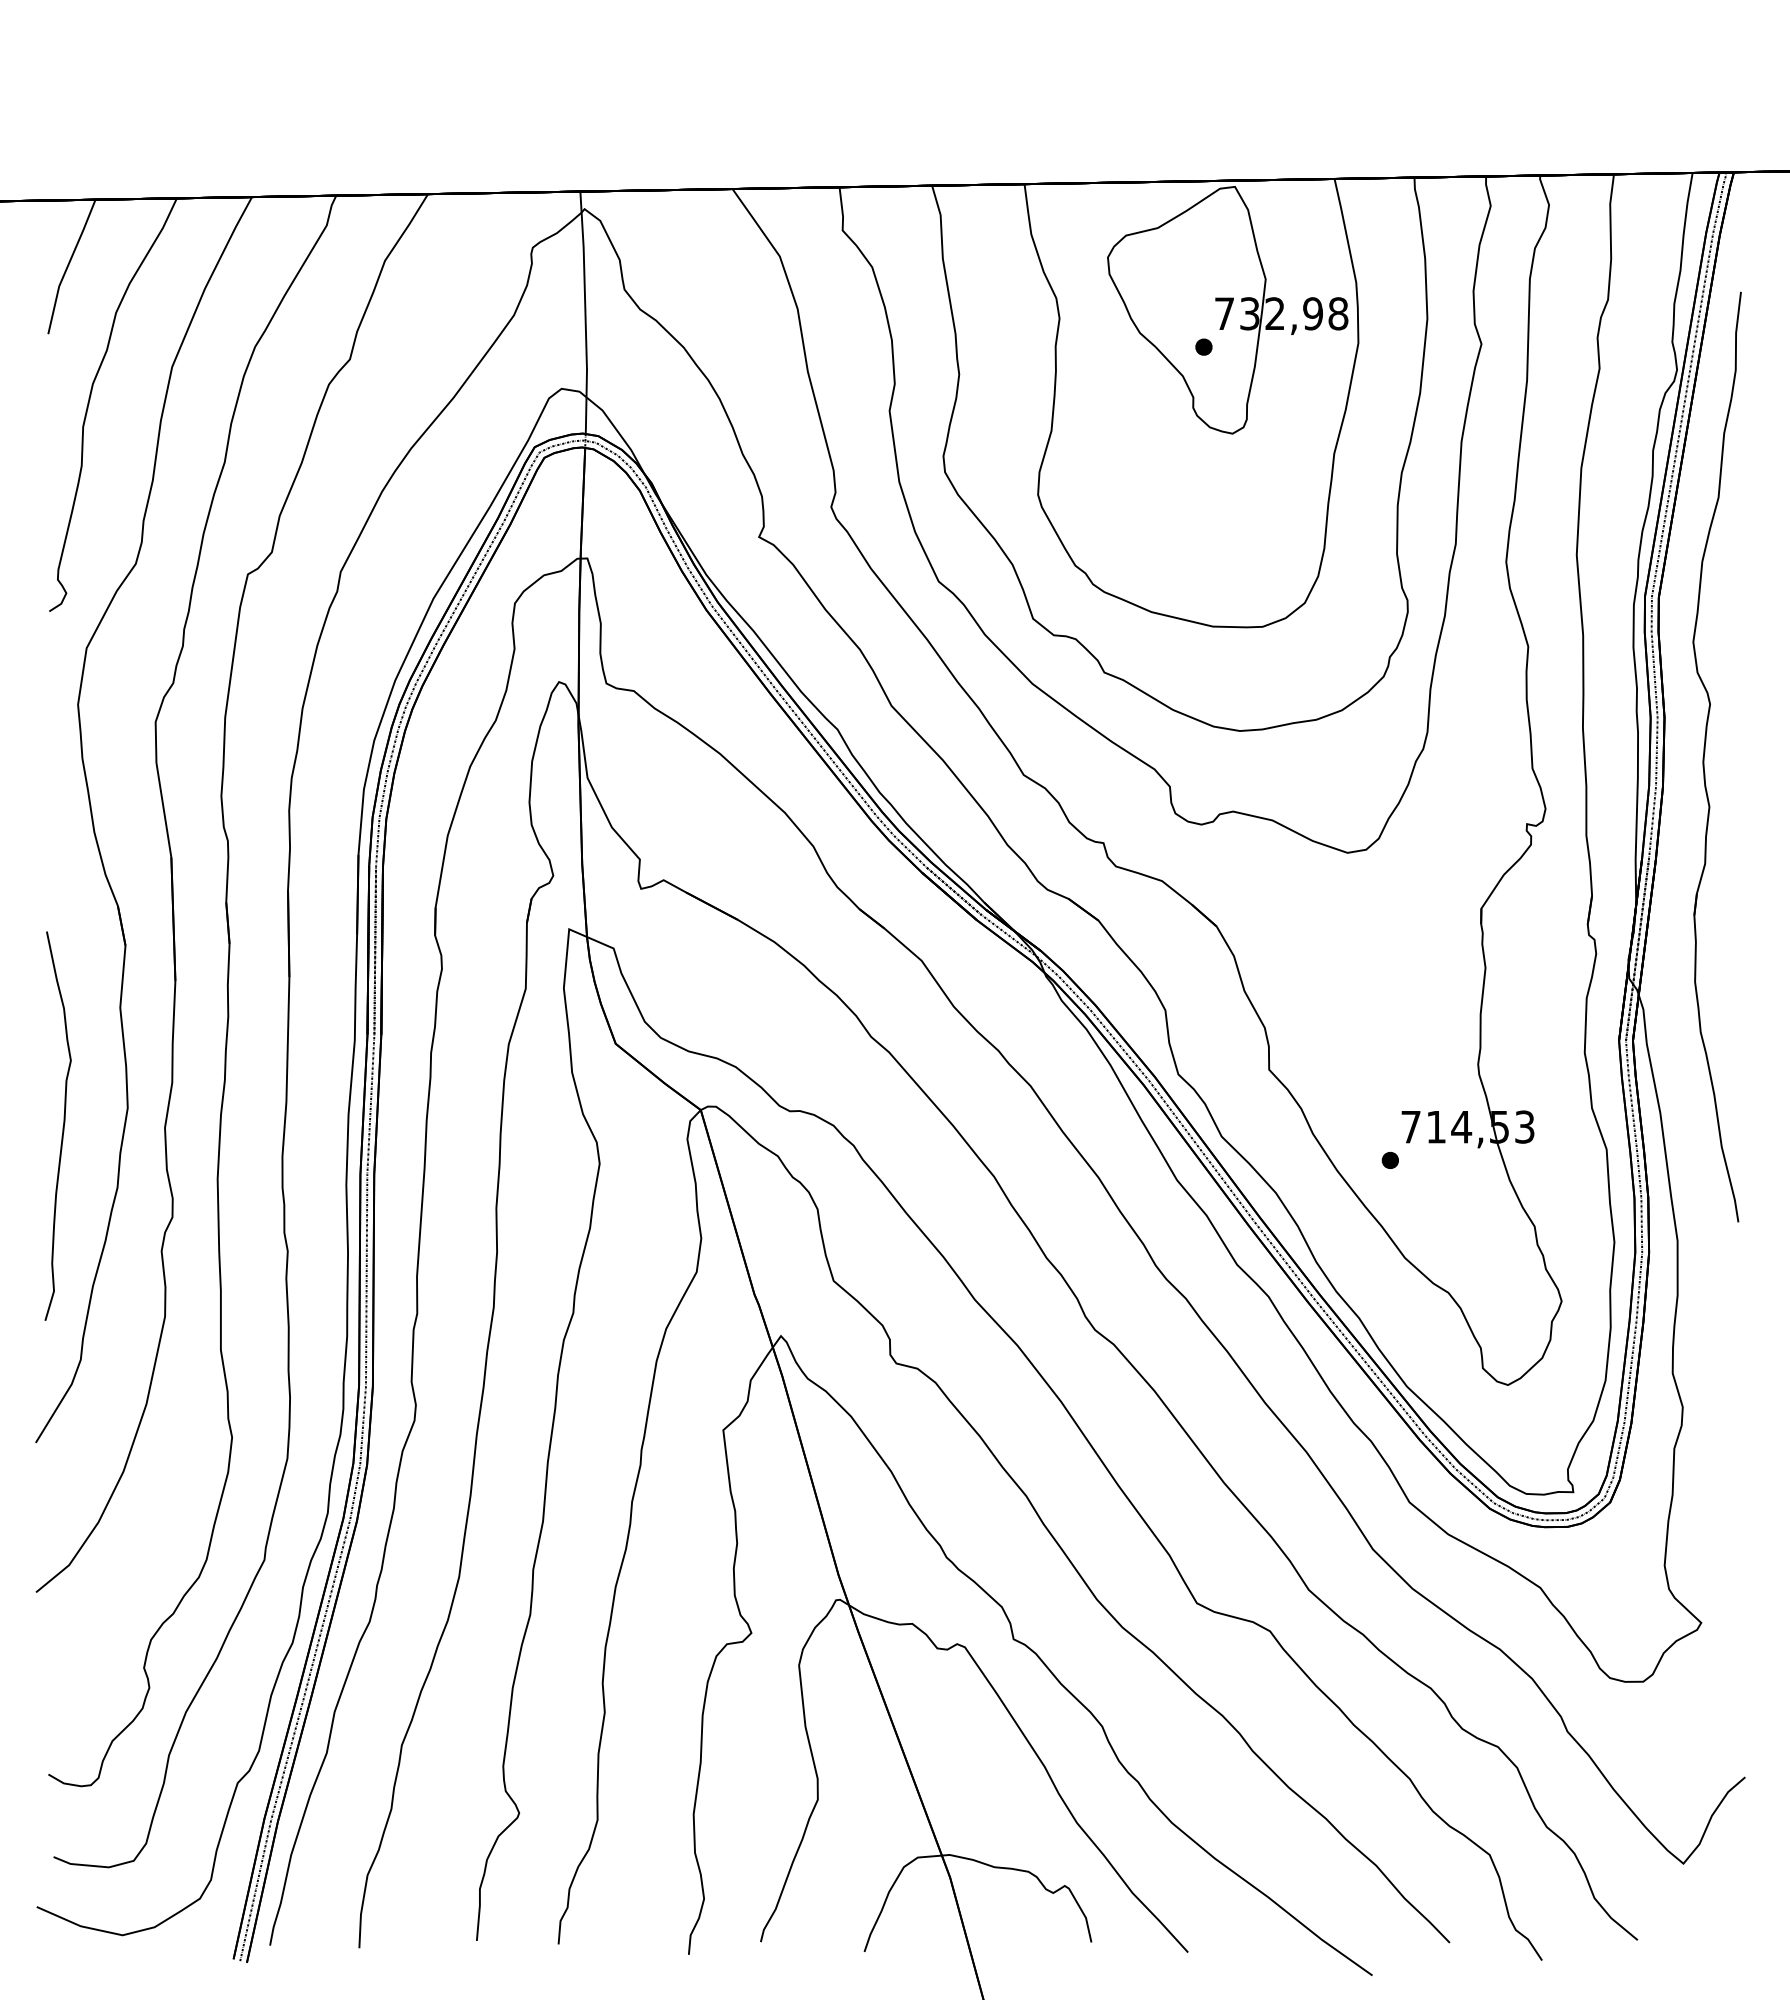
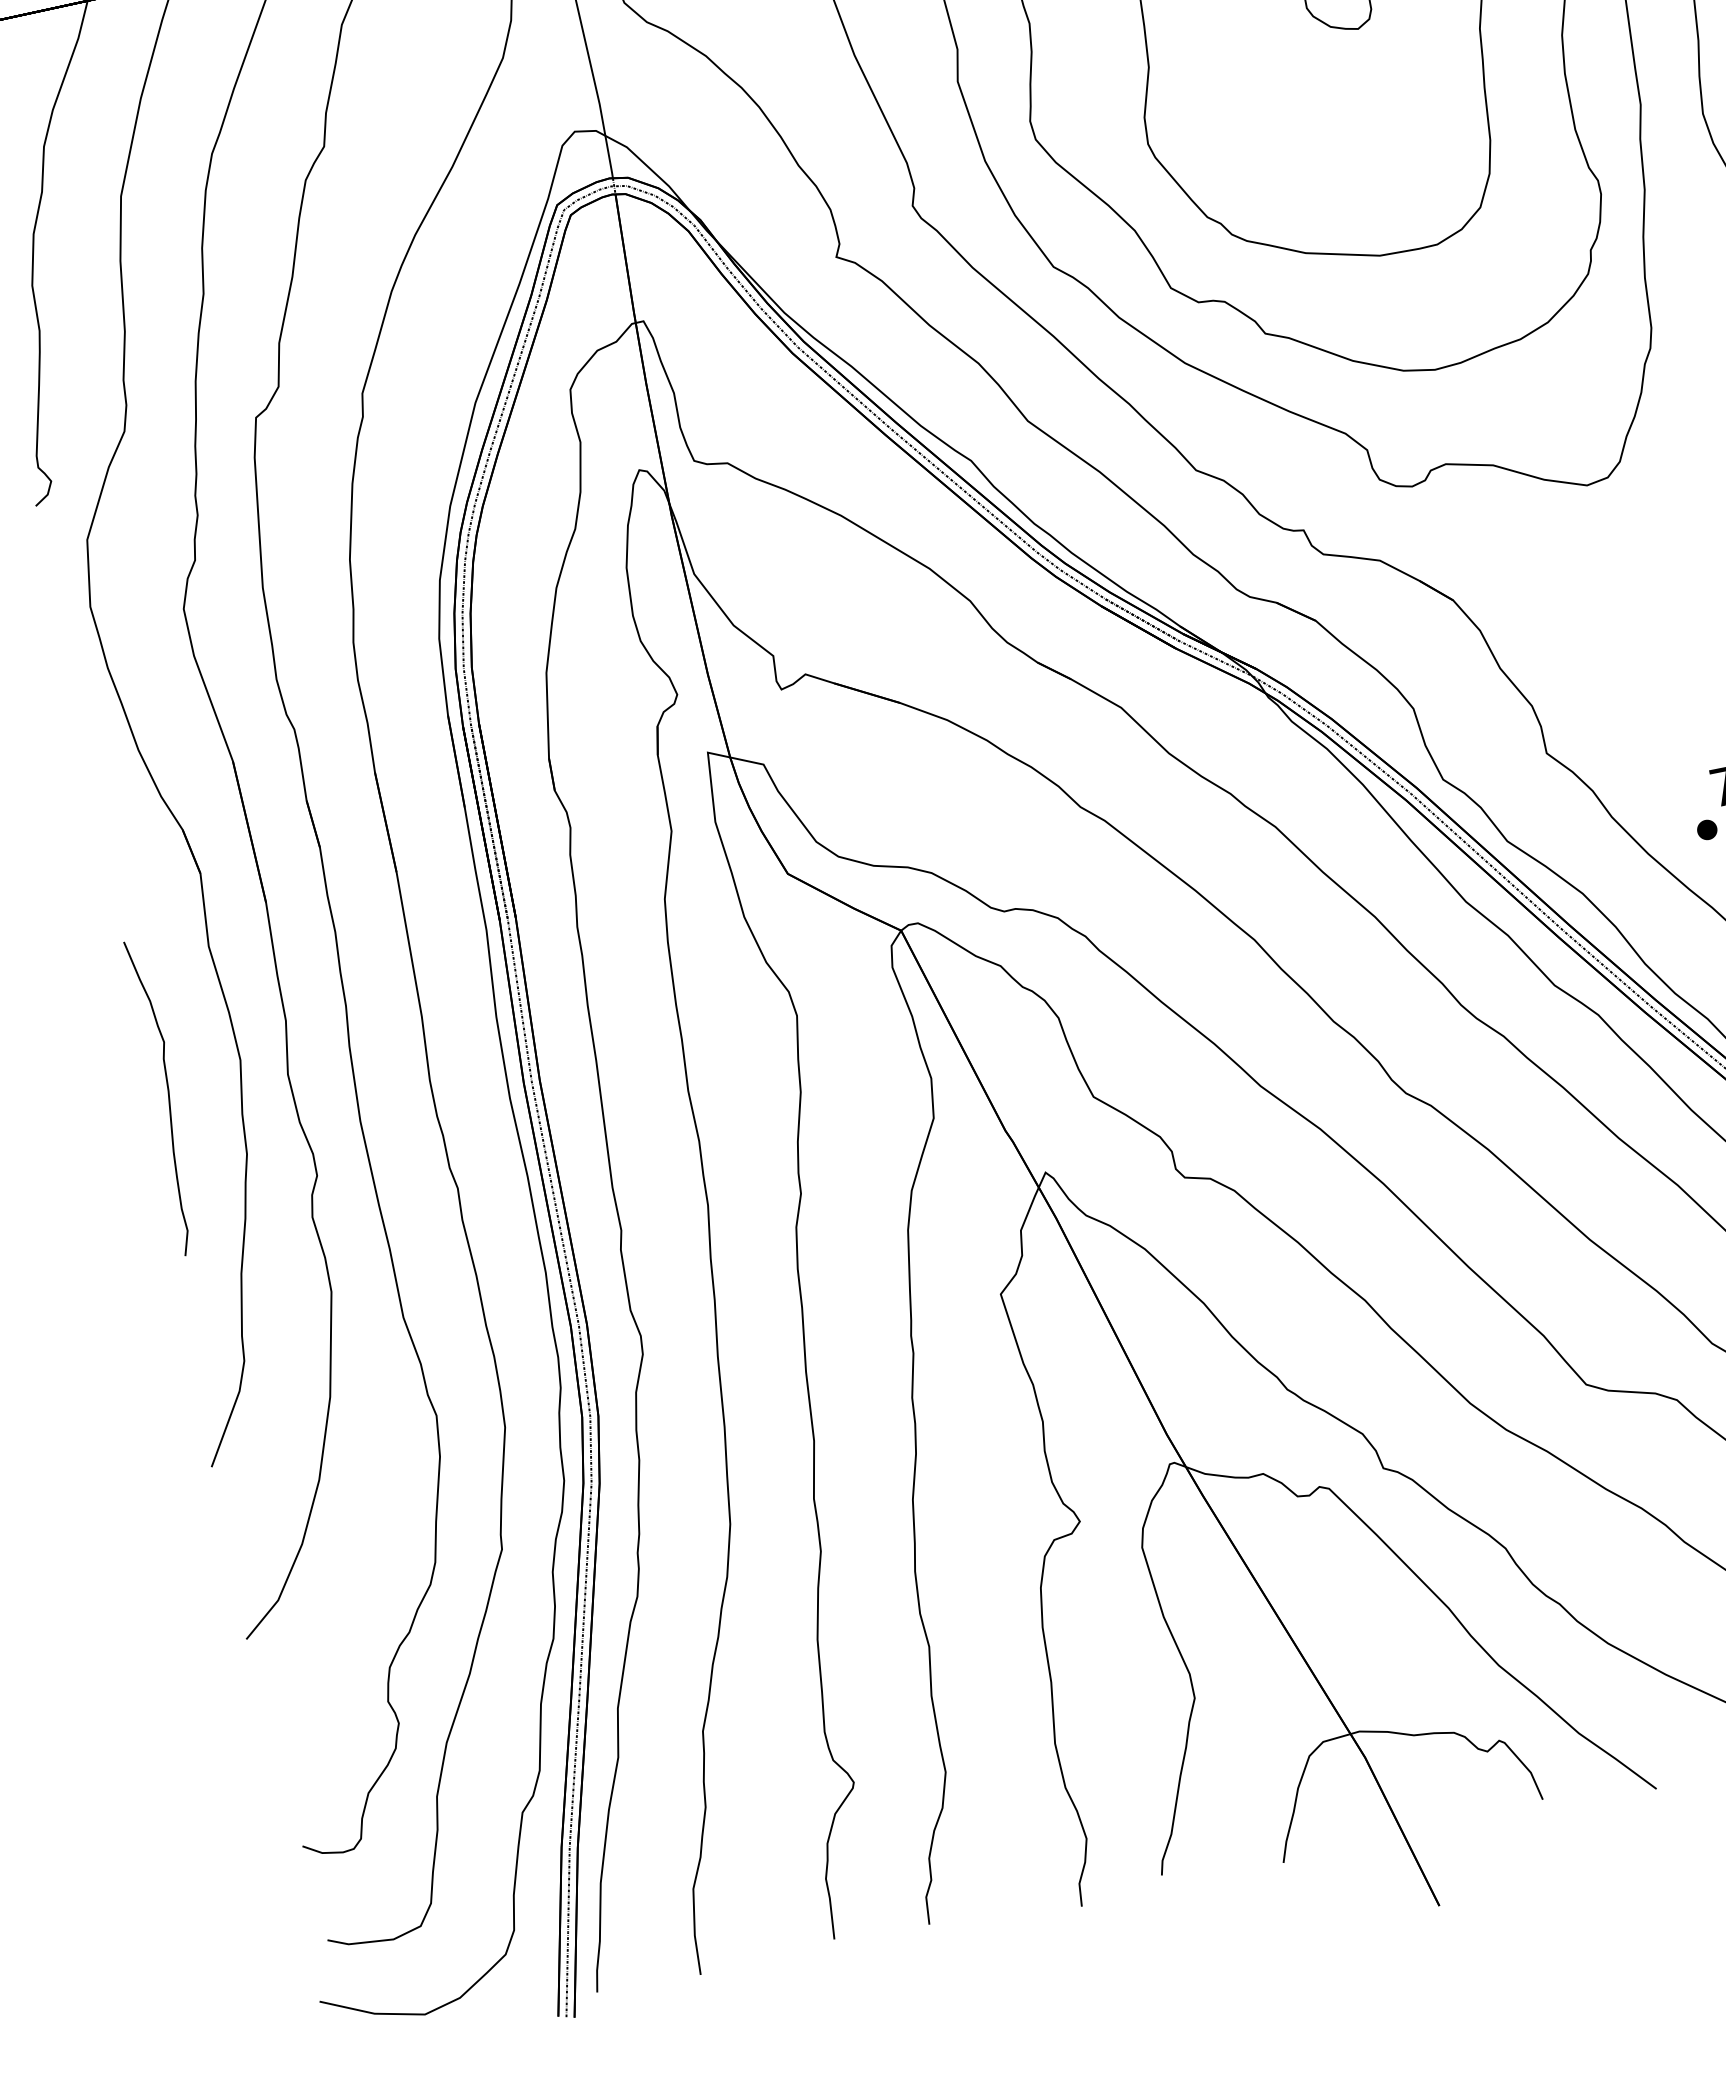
part: (57, 1125) -> (163, 1096), size x0.7

